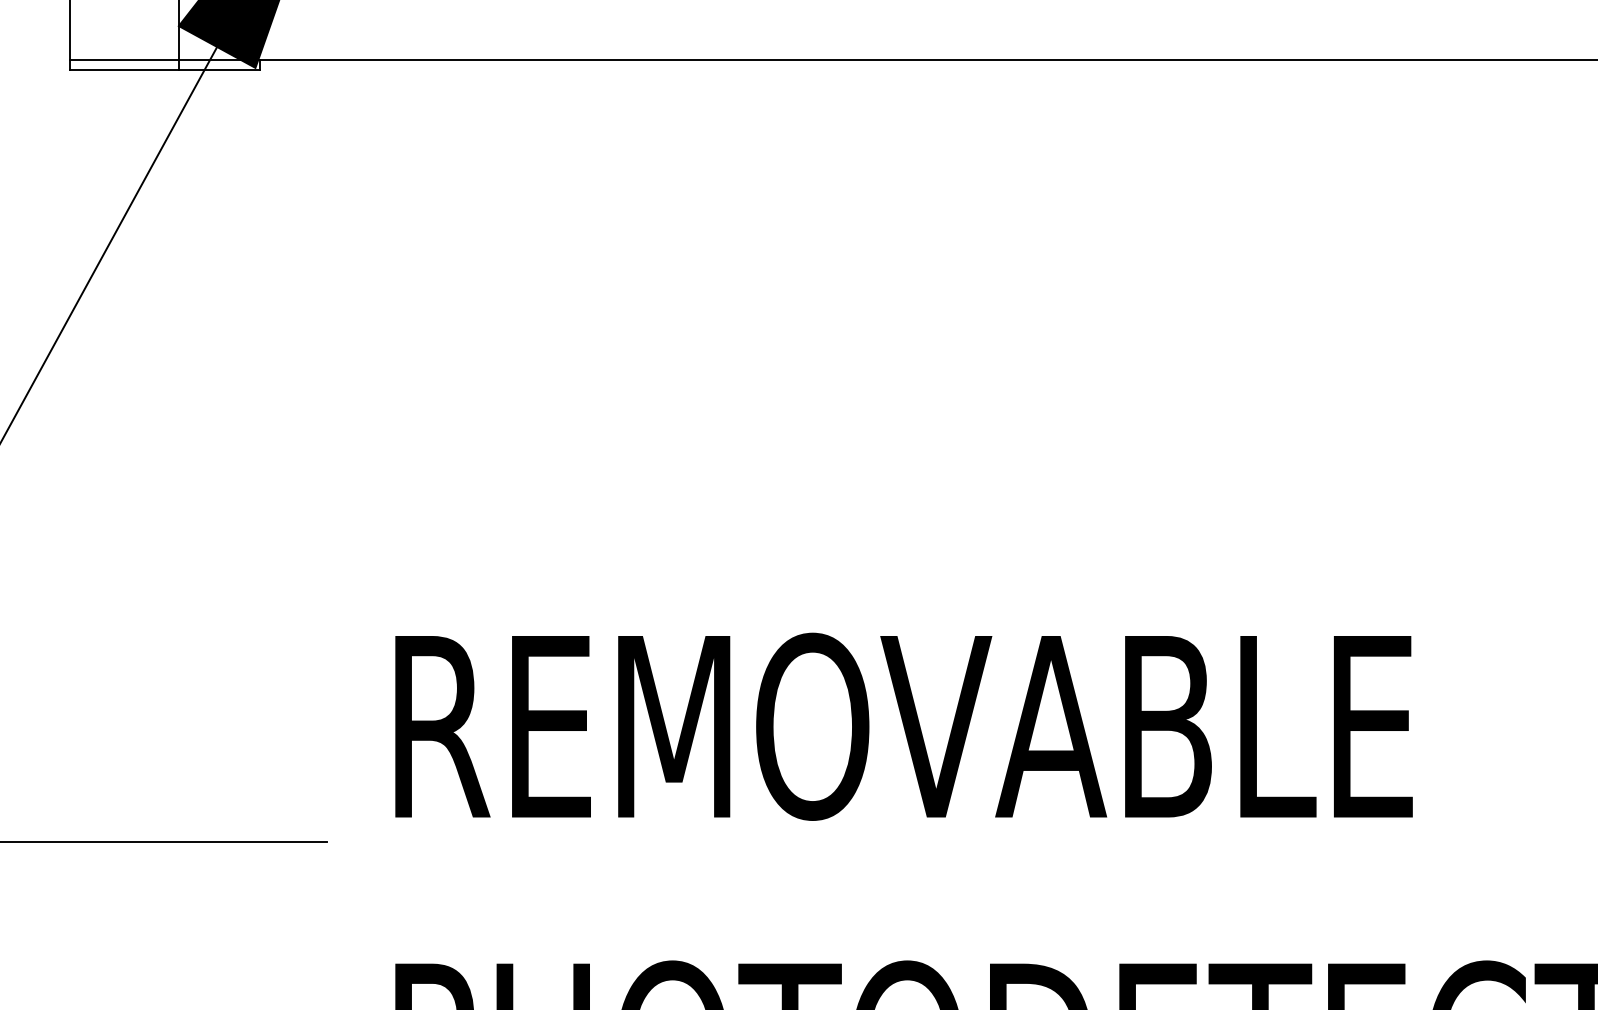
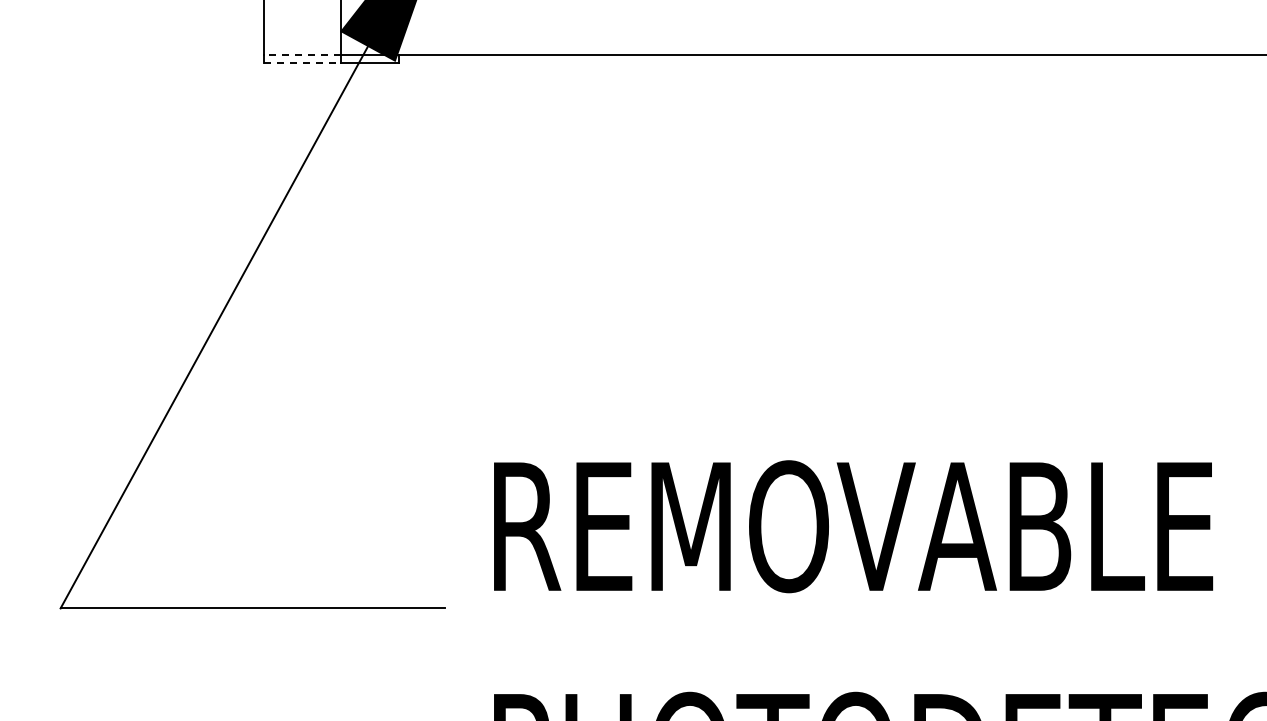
line: (124, 60) -> (302, 55), solid -> dashed
line: (125, 69) -> (303, 62), solid -> dashed

